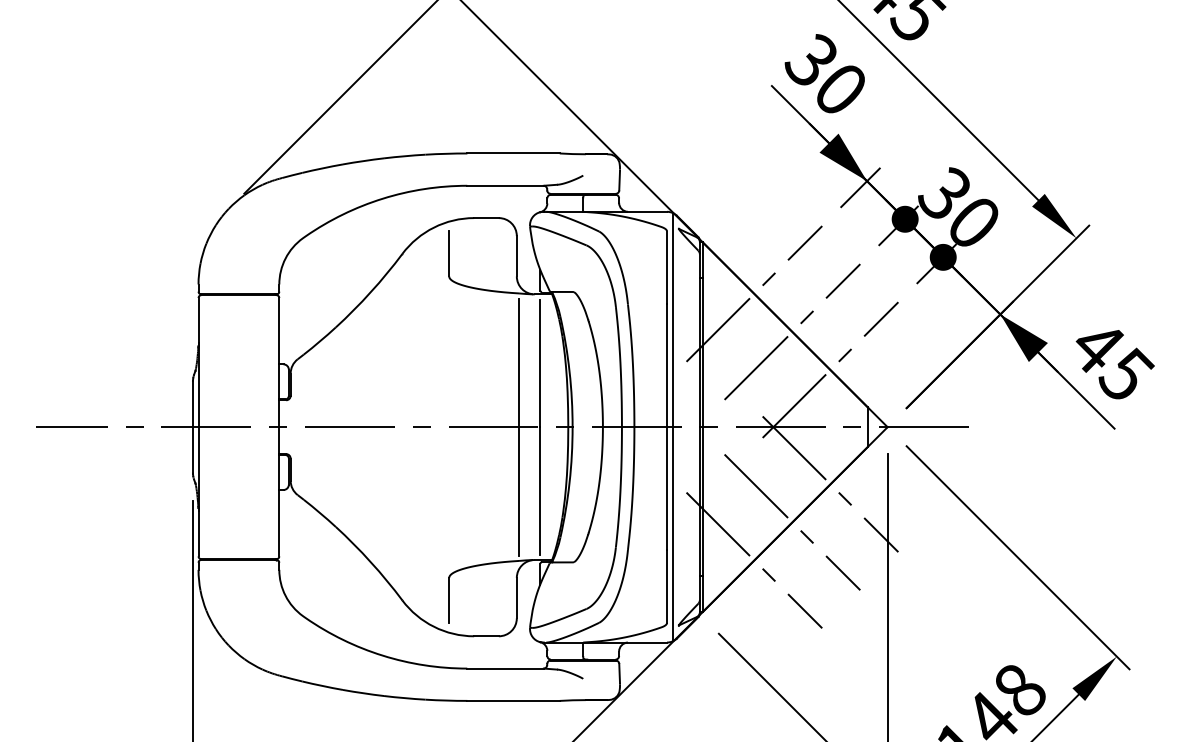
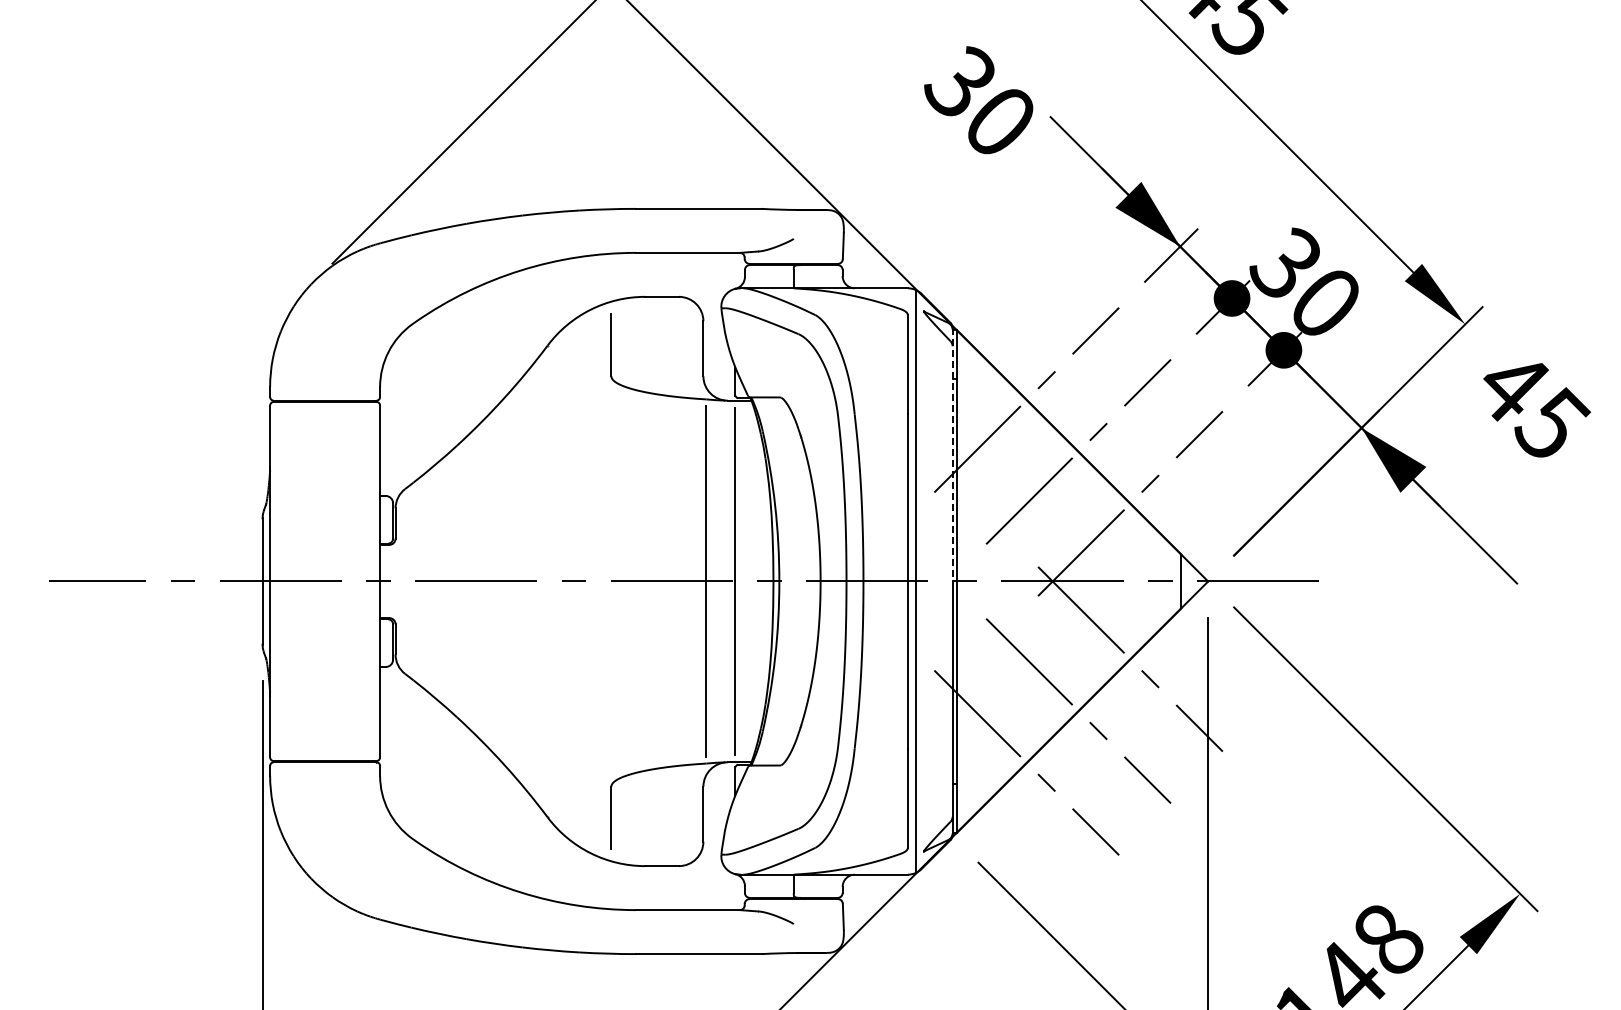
text: (824, 73) -> (978, 100), moved
line: (699, 333) -> (952, 454), solid -> dashed
text: (1115, 364) -> (1537, 410), moved

